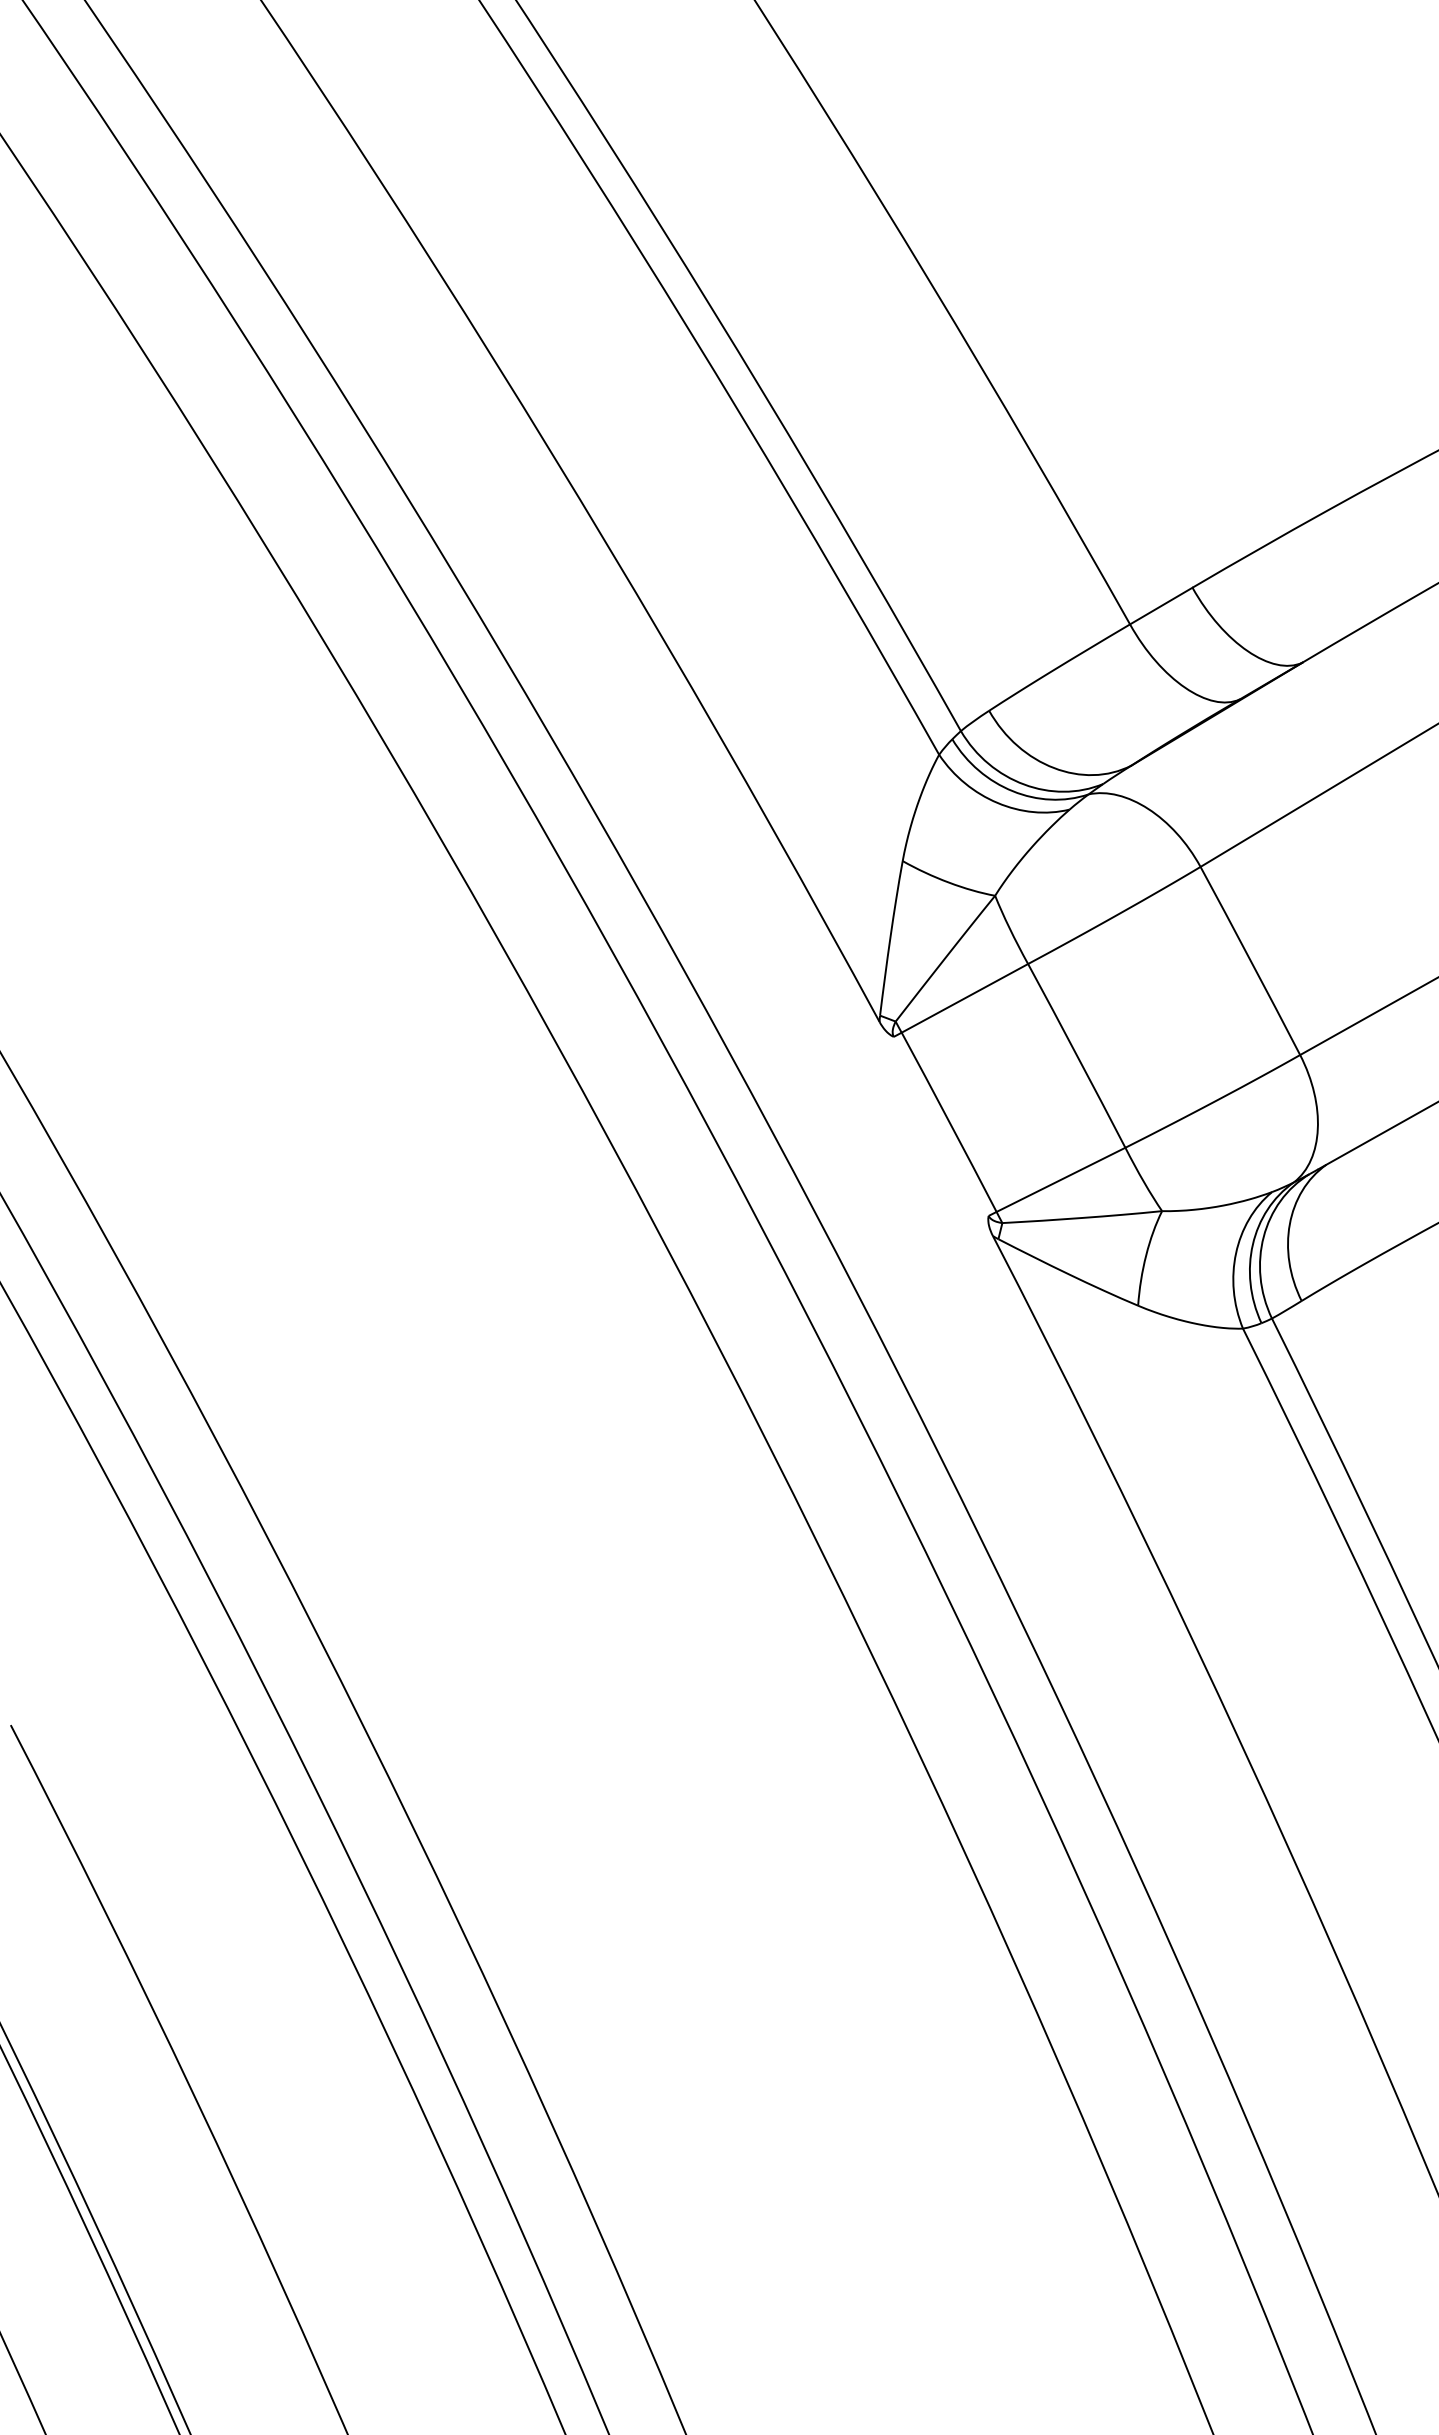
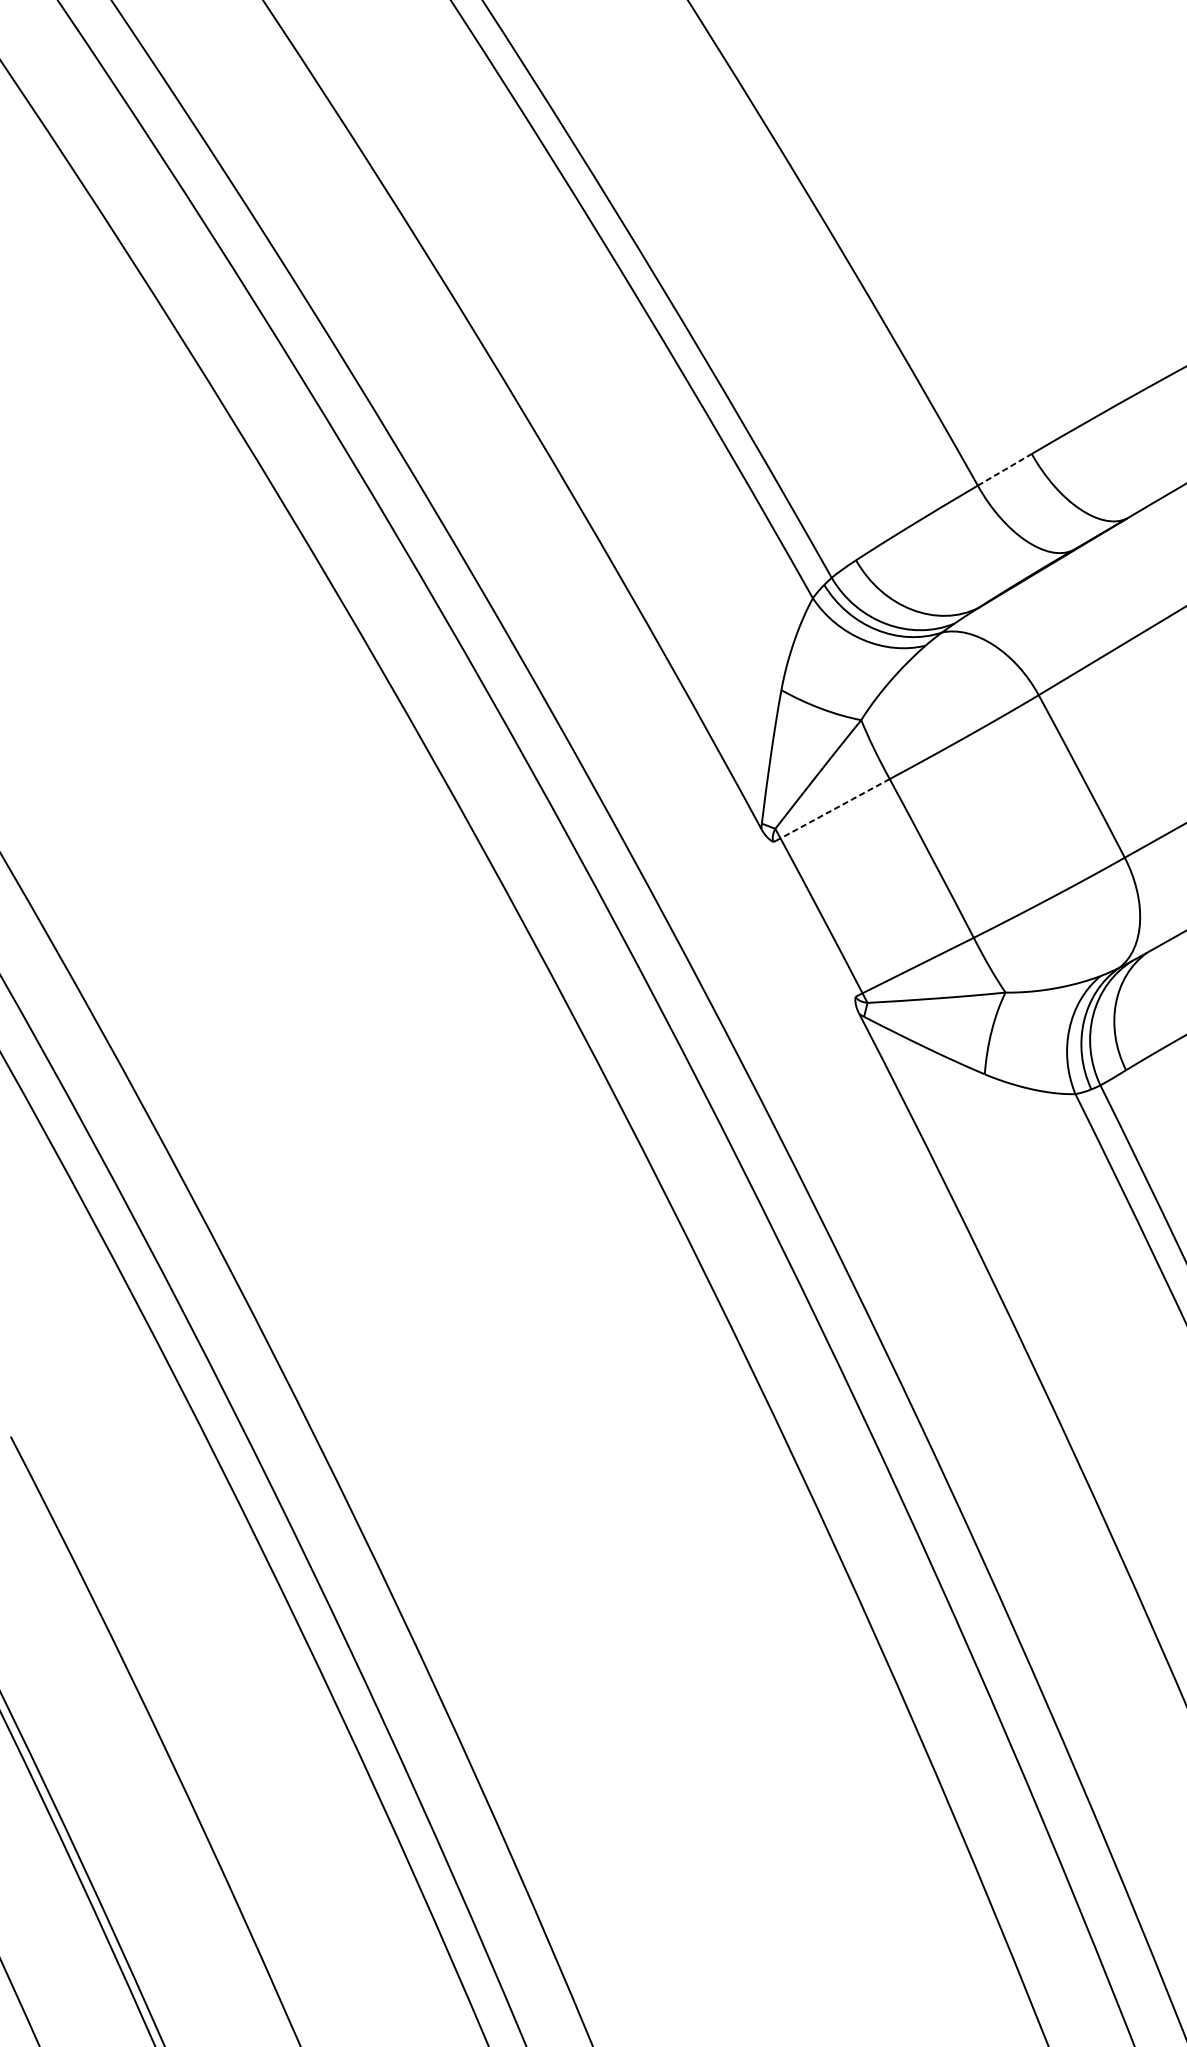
line: (1161, 605) -> (1005, 469), solid -> dashed
line: (964, 998) -> (834, 808), solid -> dashed

